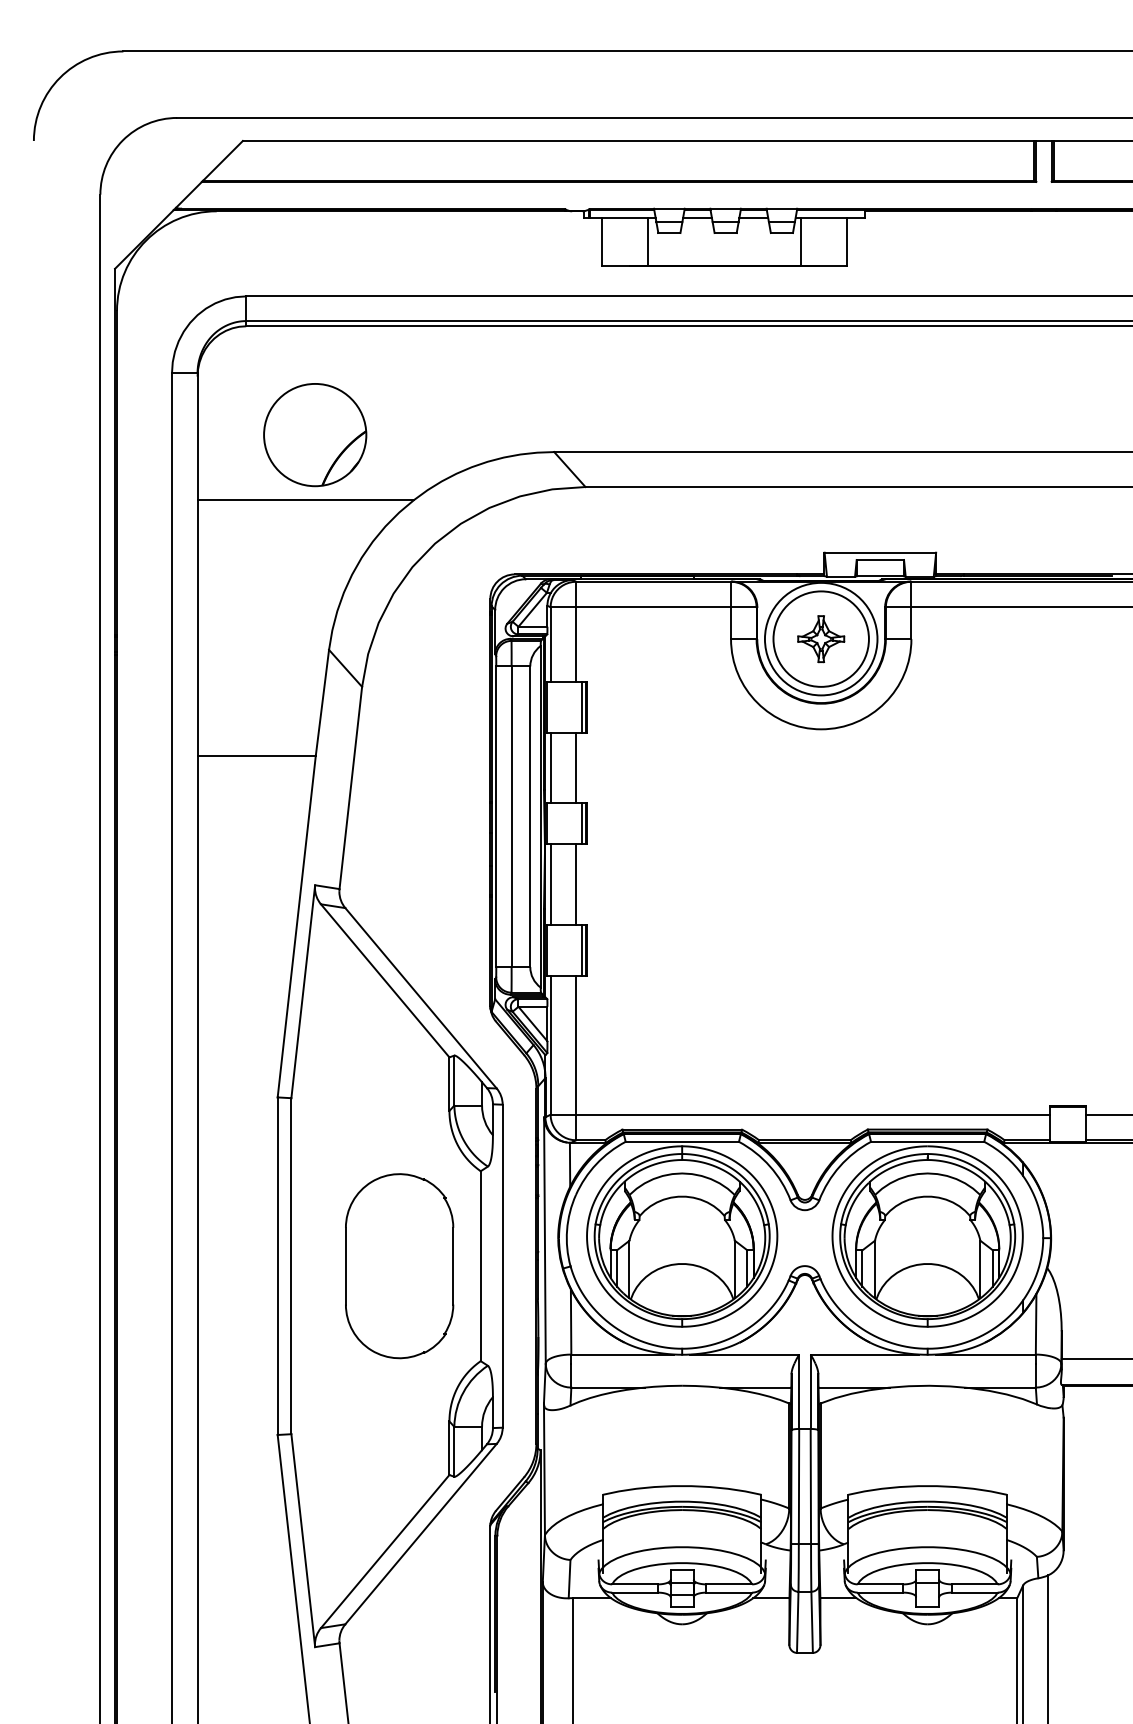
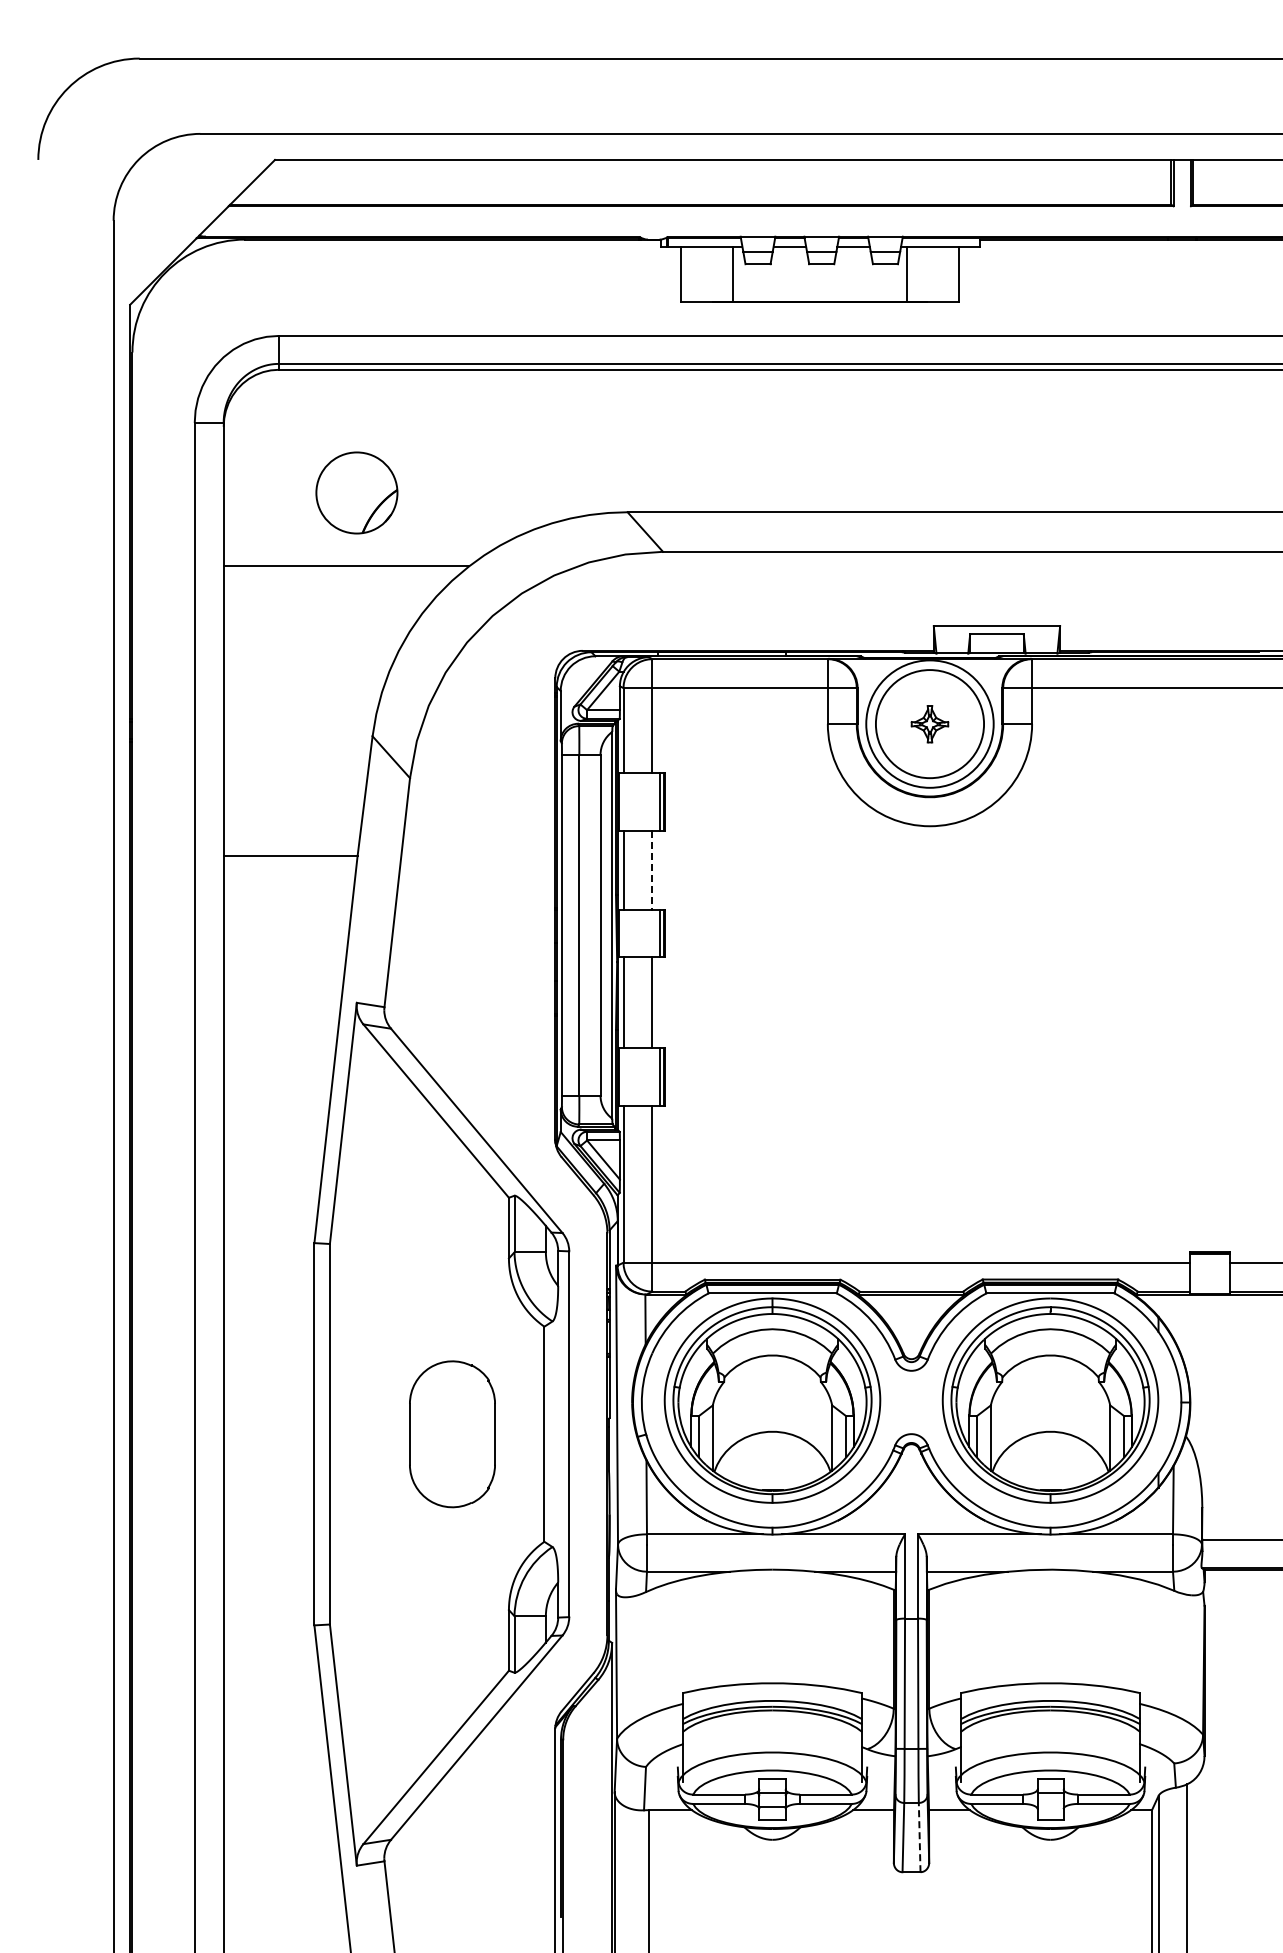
part: (314, 434) -> (356, 492), size x0.7
part: (820, 639) -> (929, 724), size x0.7
line: (576, 768) -> (652, 870), solid -> dashed
part: (399, 1266) -> (452, 1434), size x0.7
line: (811, 1622) -> (919, 1837), solid -> dashed

